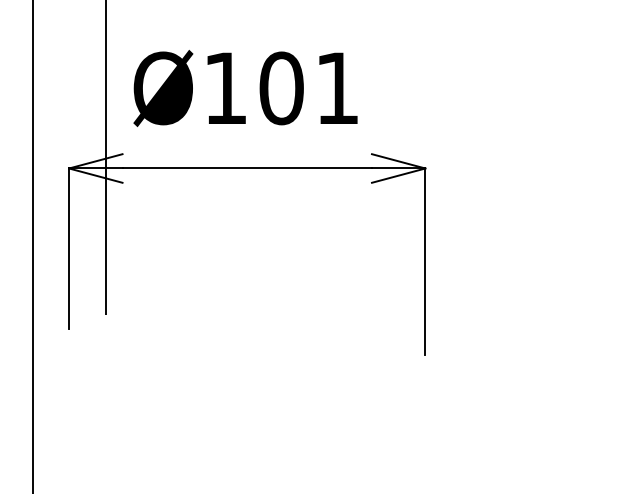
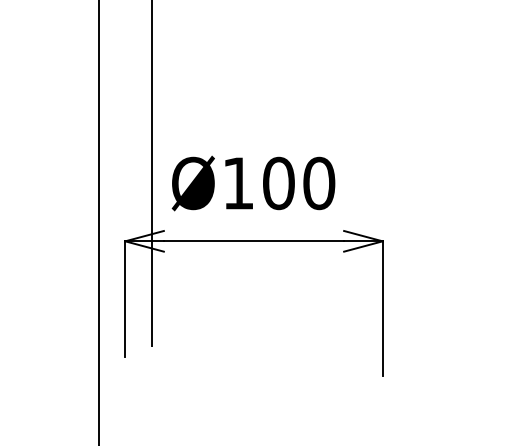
text: (337, 88) -> (319, 183), Ø101 -> Ø100

